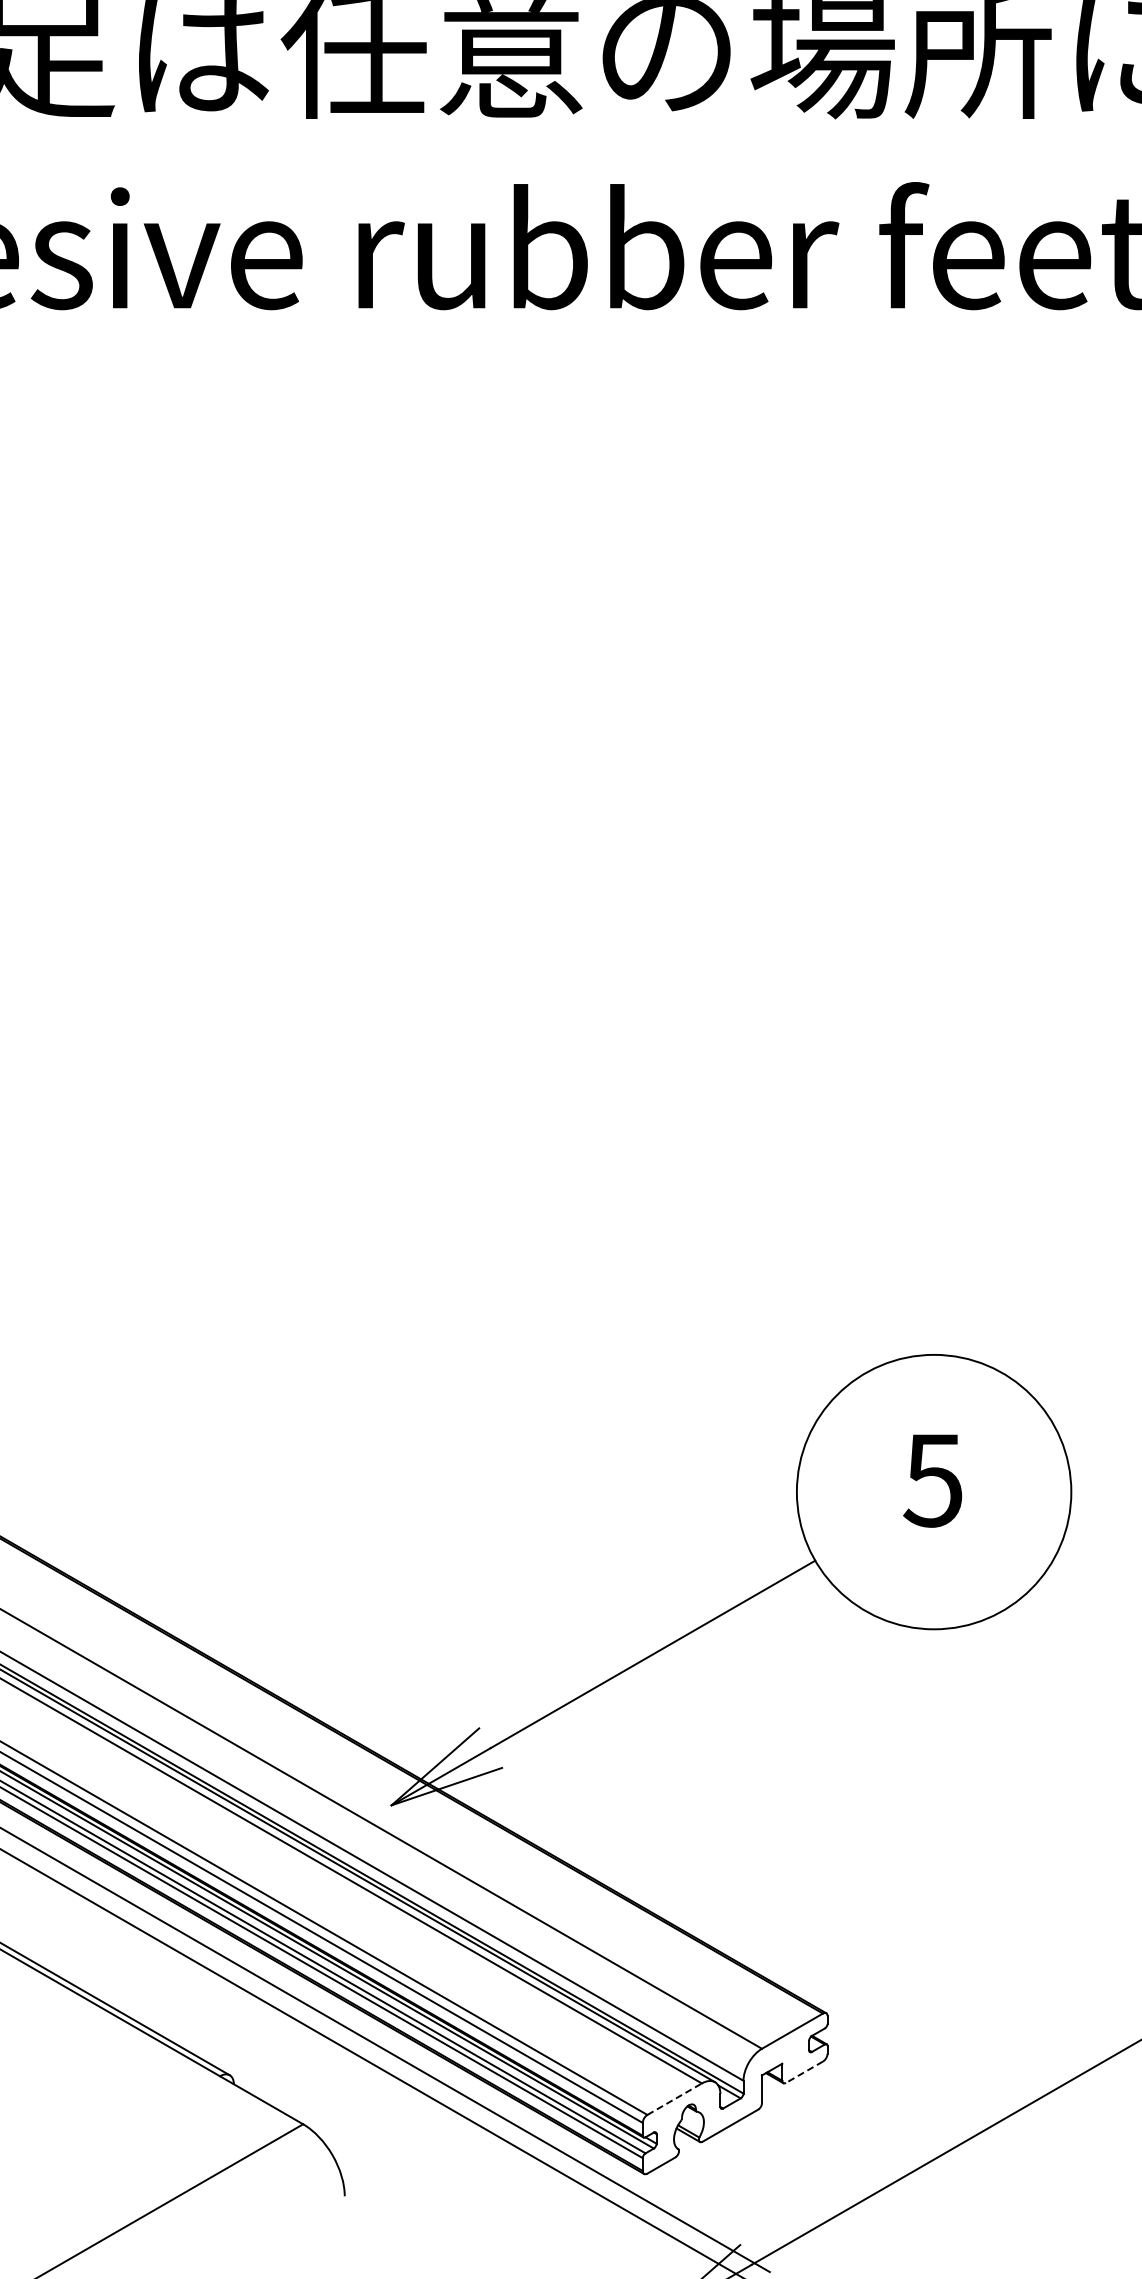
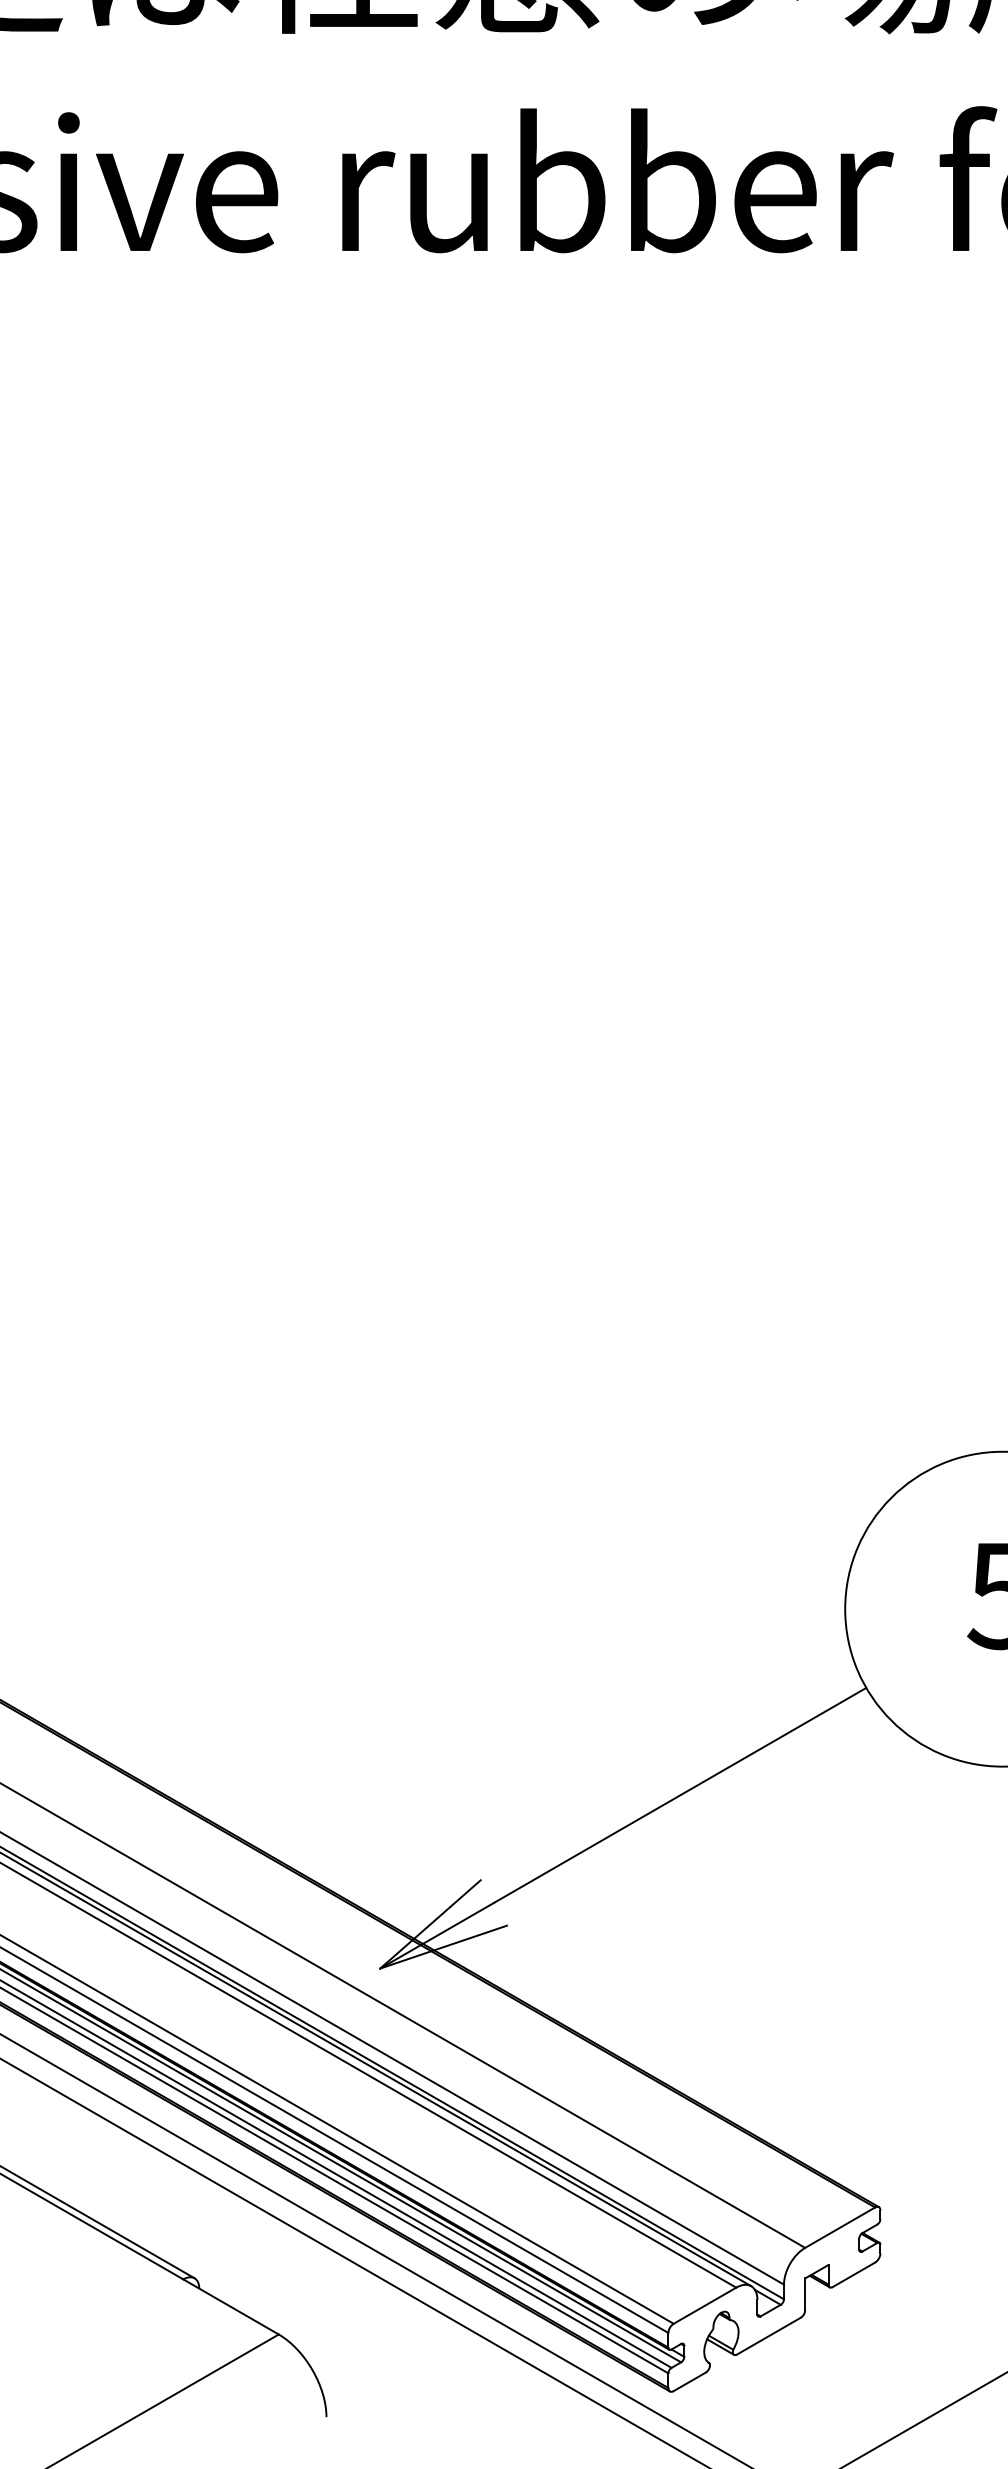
line: (804, 2072) -> (853, 2275), dashed -> solid
line: (675, 2098) -> (705, 2304), dashed -> solid

